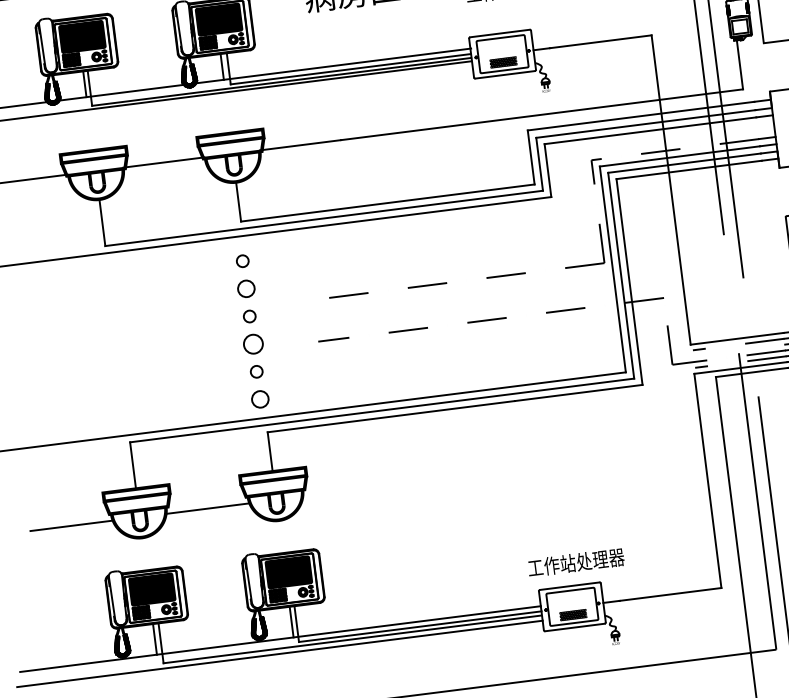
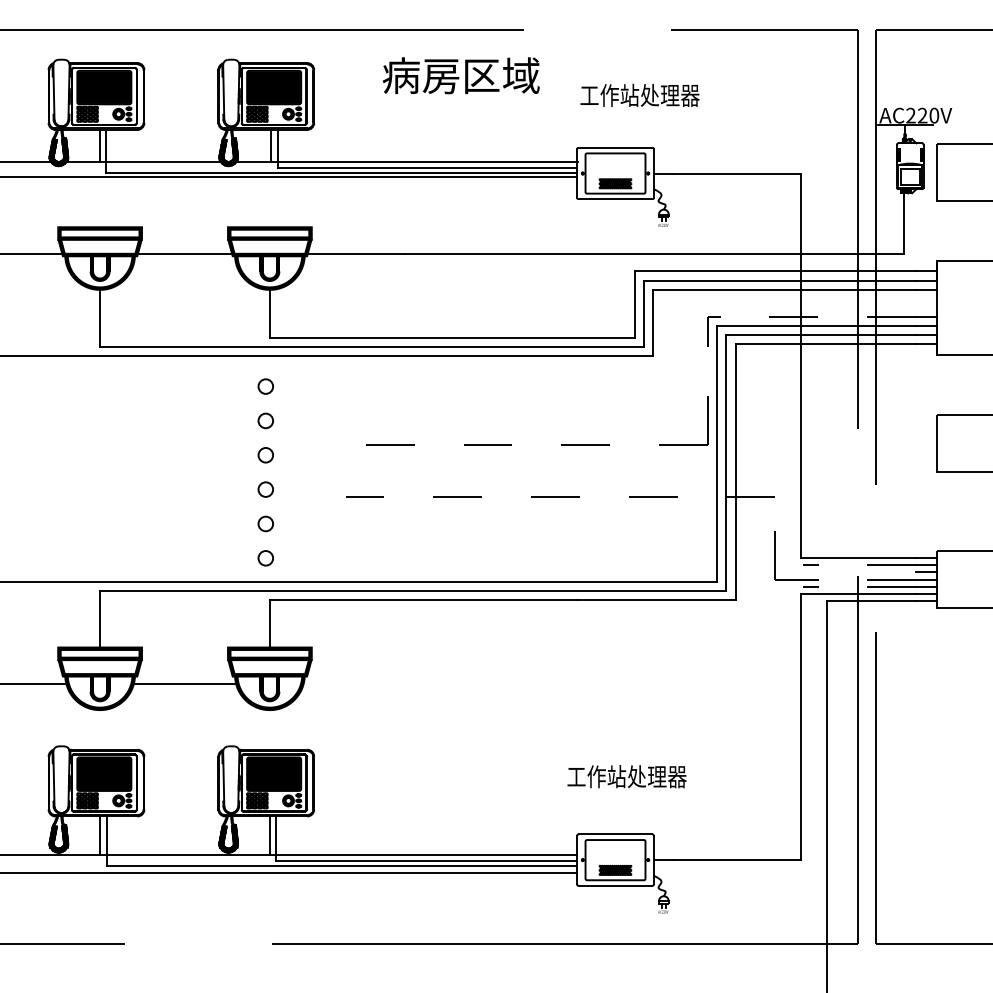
circle: (245, 288) -> (265, 420), size x0.71
circle: (252, 344) -> (265, 489), size x0.62
circle: (259, 399) -> (265, 558), size x0.71
text: (575, 562) -> (626, 776), moved

